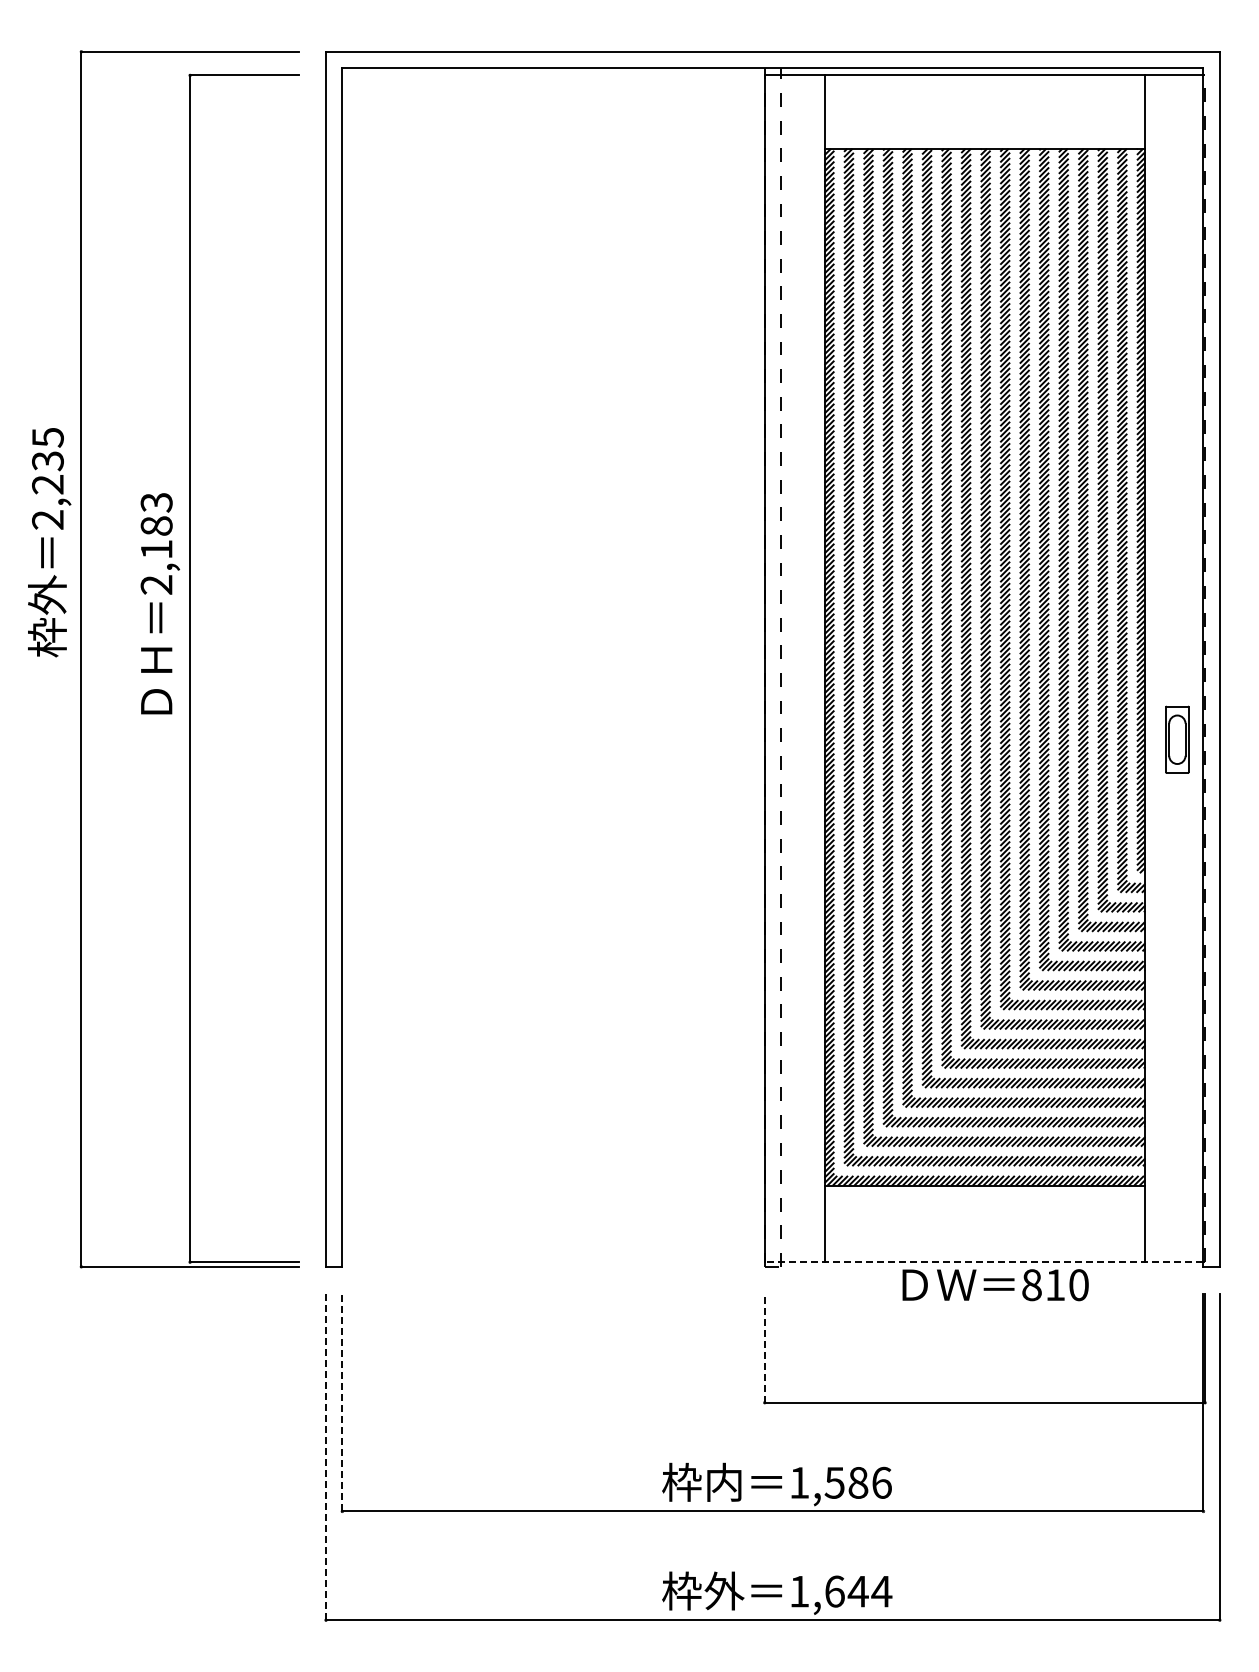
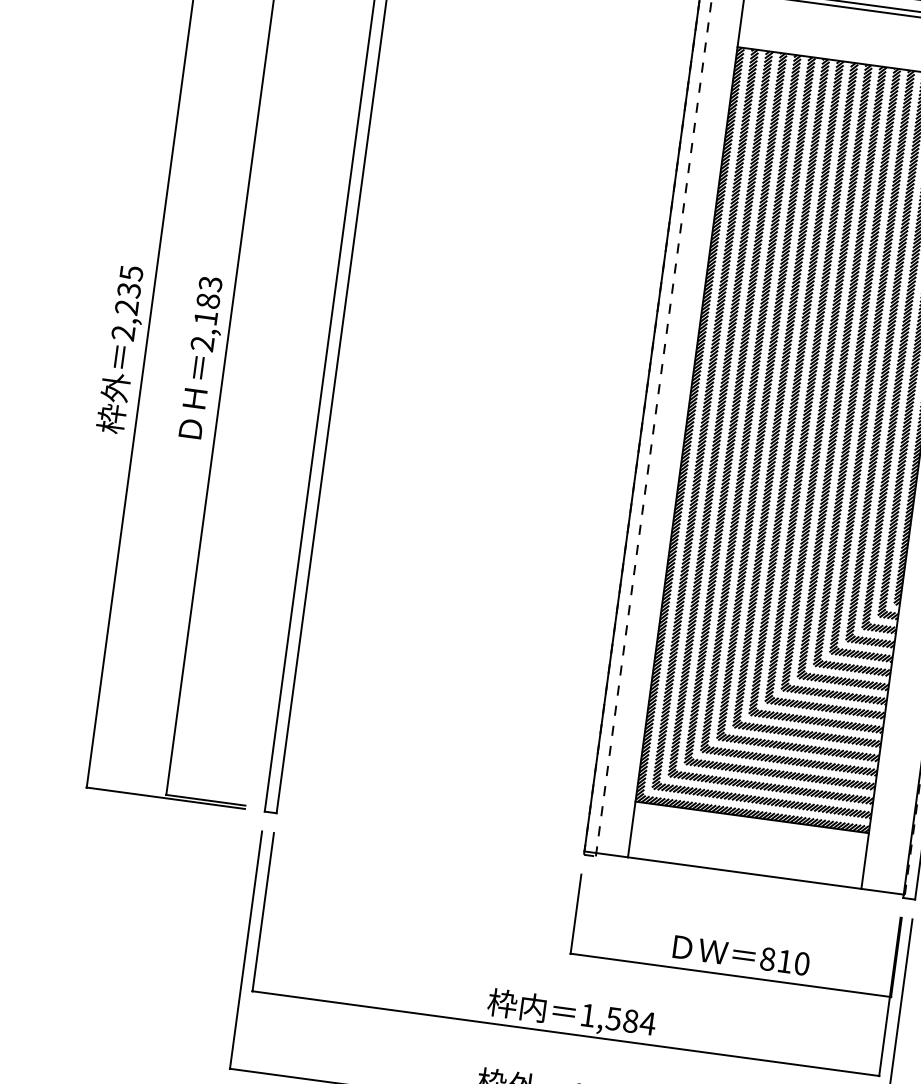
text: (49, 542) -> (122, 349), moved
text: (160, 603) -> (203, 357), moved
line: (983, 1262) -> (743, 873), dashed -> solid
text: (995, 1285) -> (741, 955), moved
line: (764, 1347) -> (575, 913), dashed -> solid
line: (342, 1402) -> (263, 911), dashed -> solid
line: (326, 1456) -> (246, 949), dashed -> solid
text: (881, 1482) -> (647, 1023), 1,586 -> 1,584

